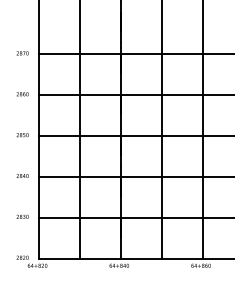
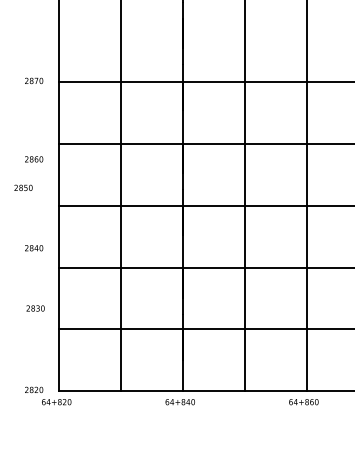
text: (22, 94) -> (33, 159), moved
text: (22, 135) -> (23, 188), moved
text: (22, 175) -> (33, 247), moved
text: (22, 216) -> (35, 307), moved

